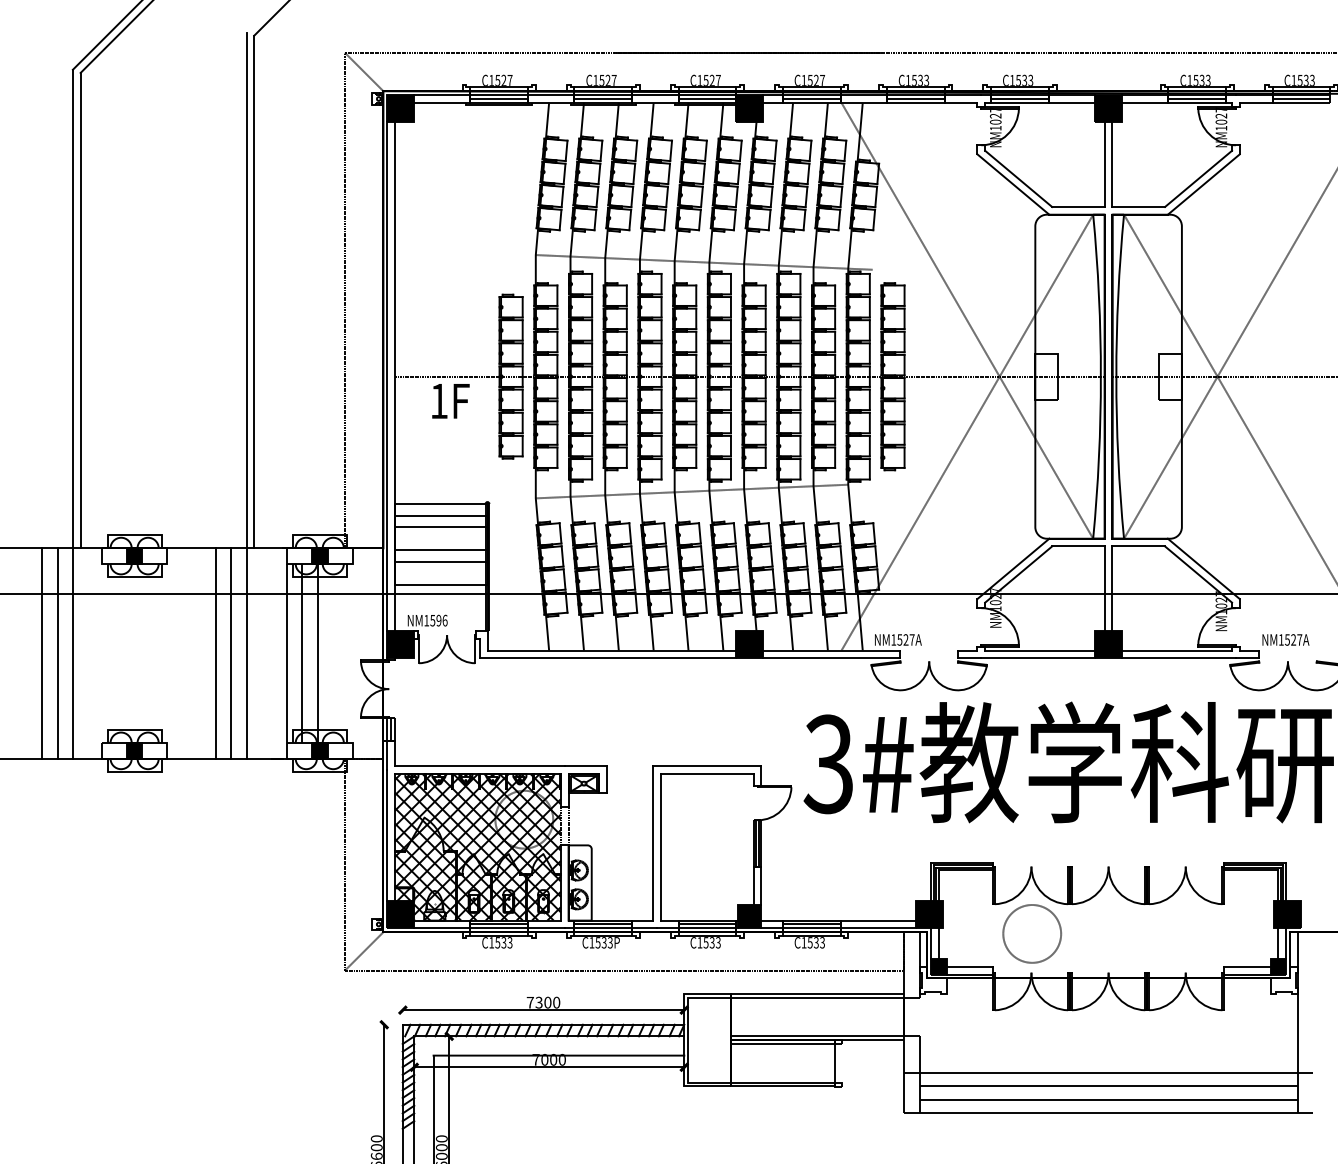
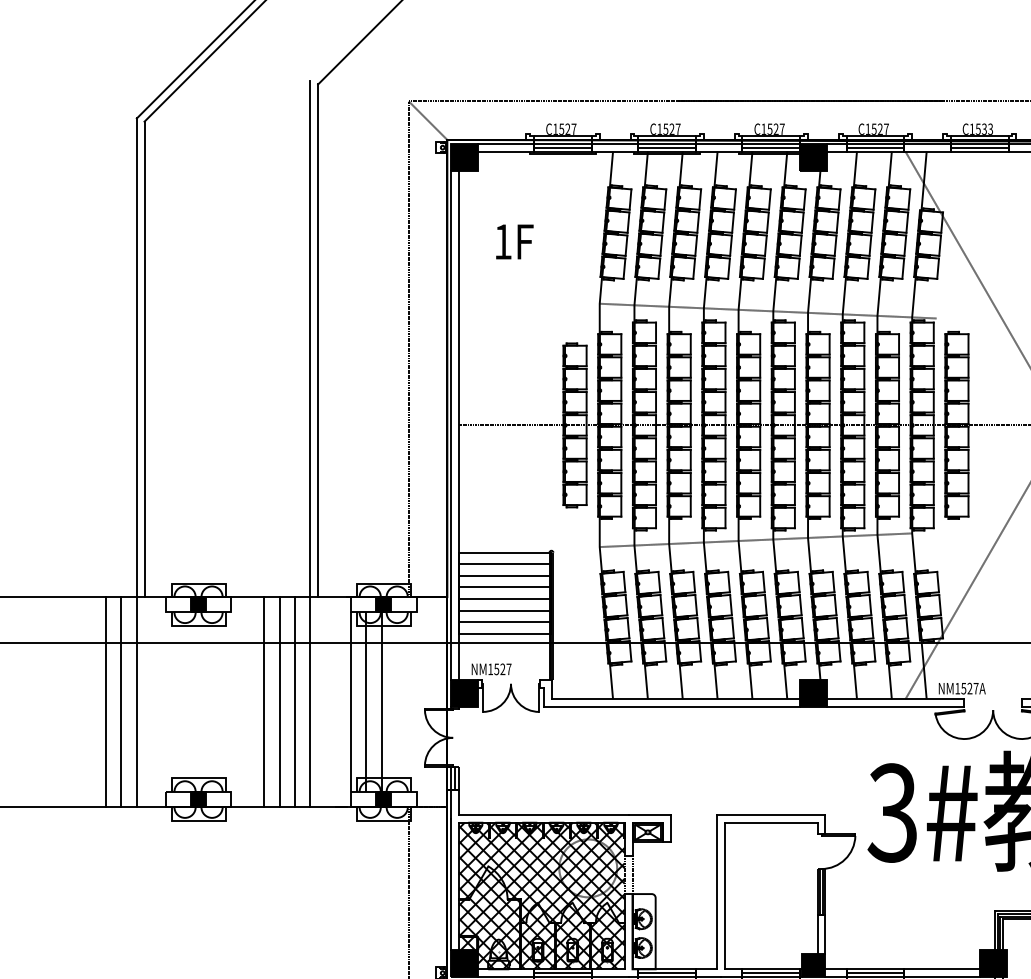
text: (450, 401) -> (514, 242), moved
line: (441, 538) -> (505, 587), added
line: (441, 573) -> (505, 622), added
text: (441, 620) -> (505, 669), NM1596 -> NM1527
line: (200, 653) -> (264, 702), added

